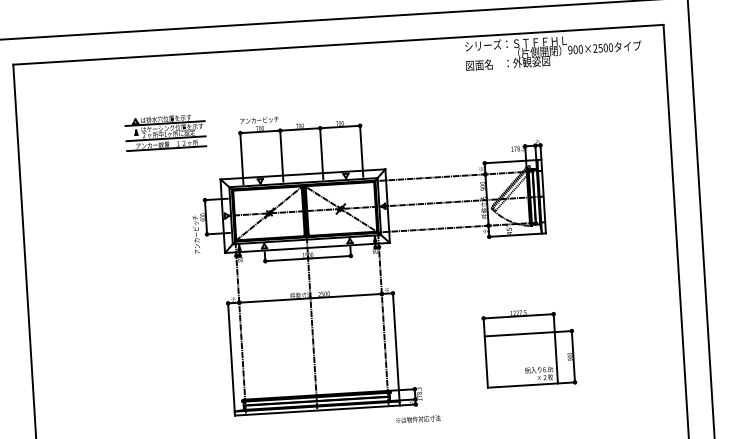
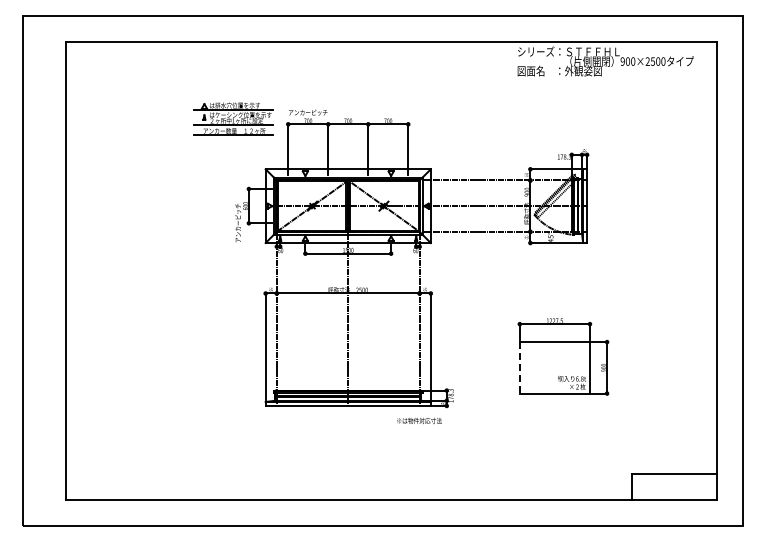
part: (165, 131) -> (233, 118), moved
line: (485, 361) -> (519, 367), solid -> dashed
text: (418, 418) -> (419, 420), moved

